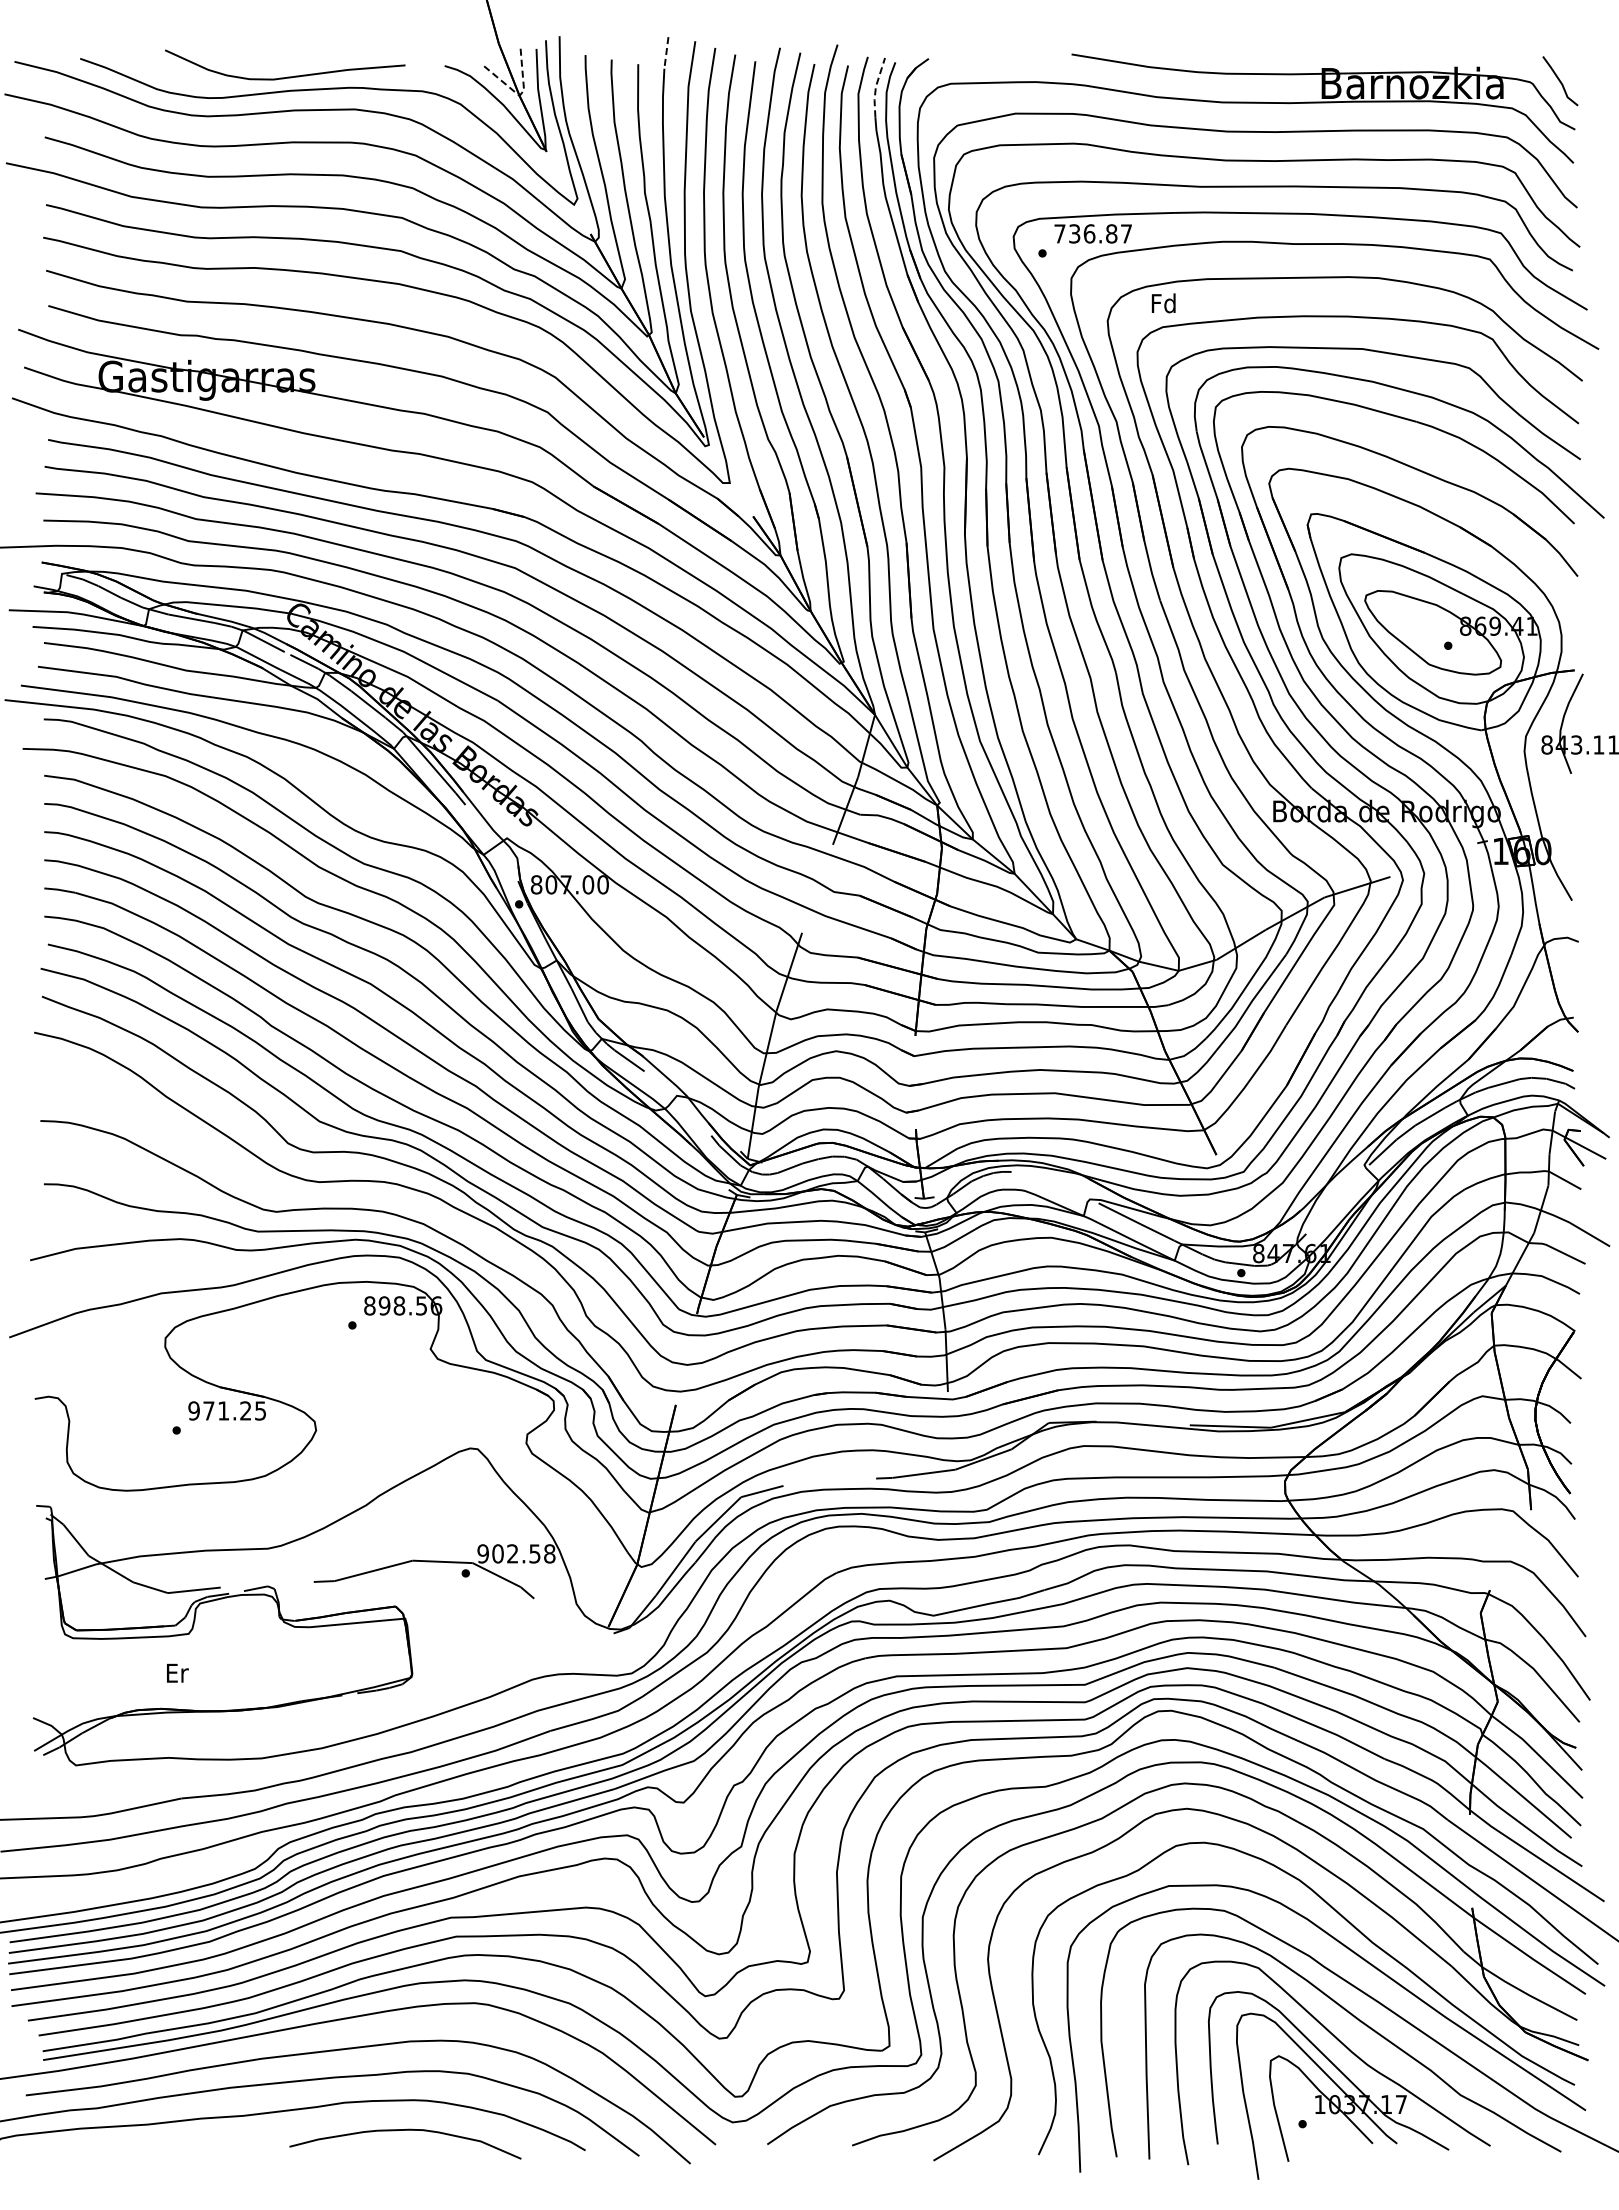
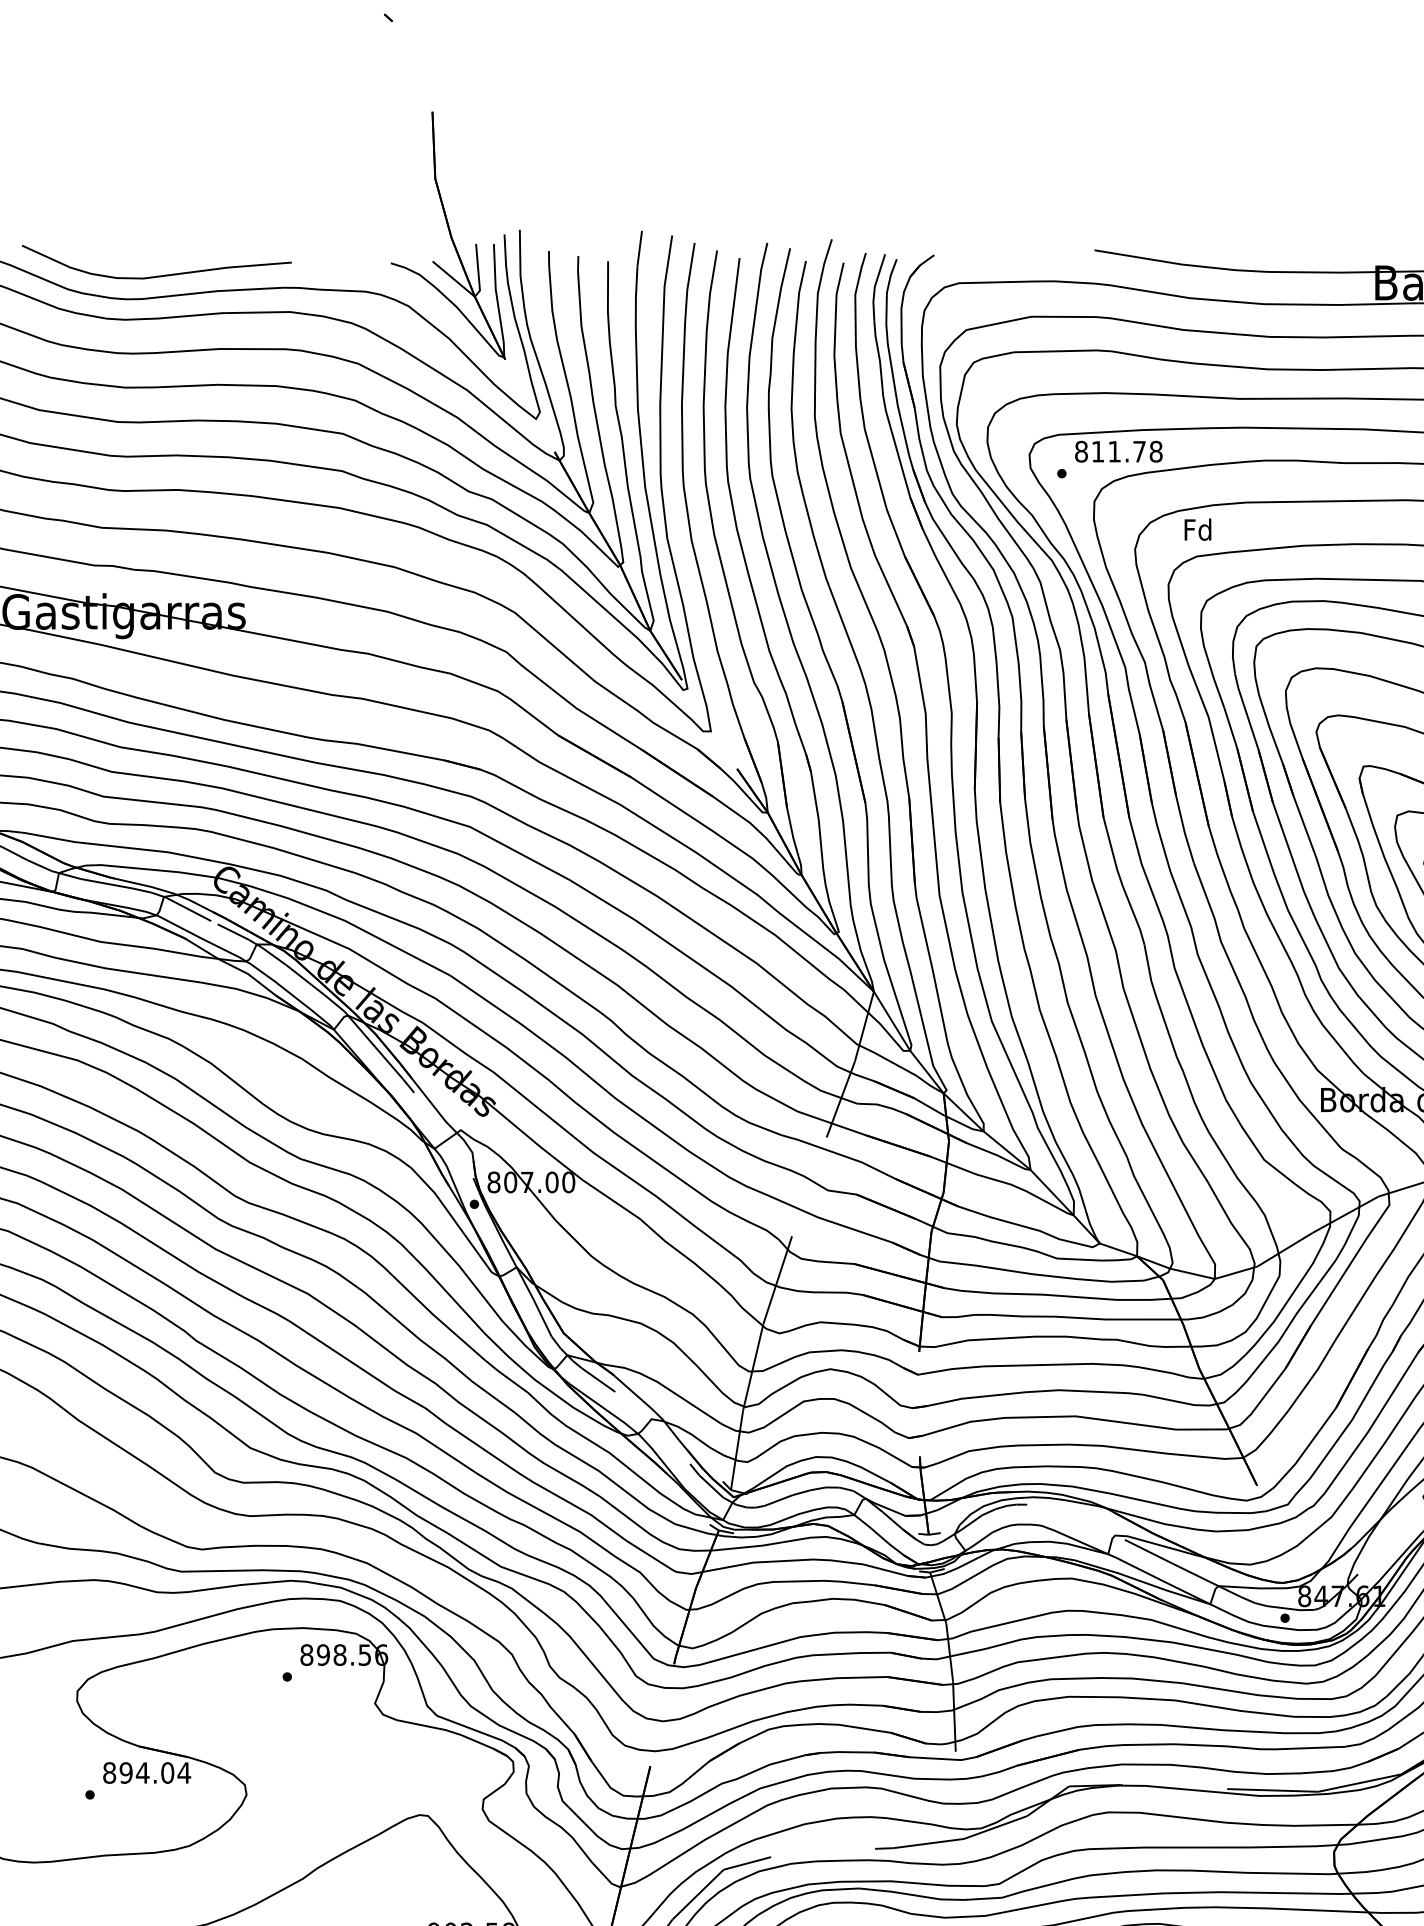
line: (666, 52) -> (639, 248), dashed -> solid
curve: (287, 76) -> (159, 275), moved
line: (875, 86) -> (874, 286), dashed -> solid
line: (519, 95) -> (474, 296), dashed -> solid
text: (1093, 233) -> (1119, 451), 736.87 -> 811.78
text: (227, 1410) -> (147, 1772), 971.25 -> 894.04

